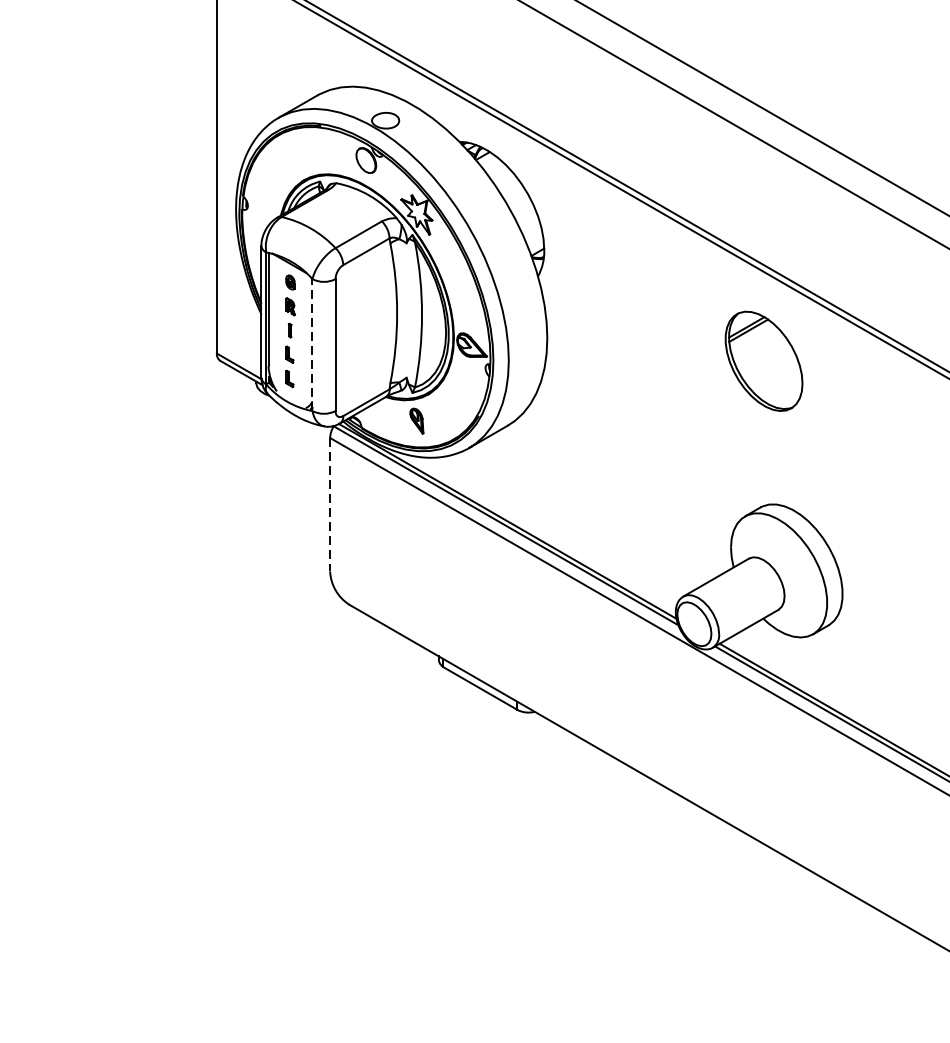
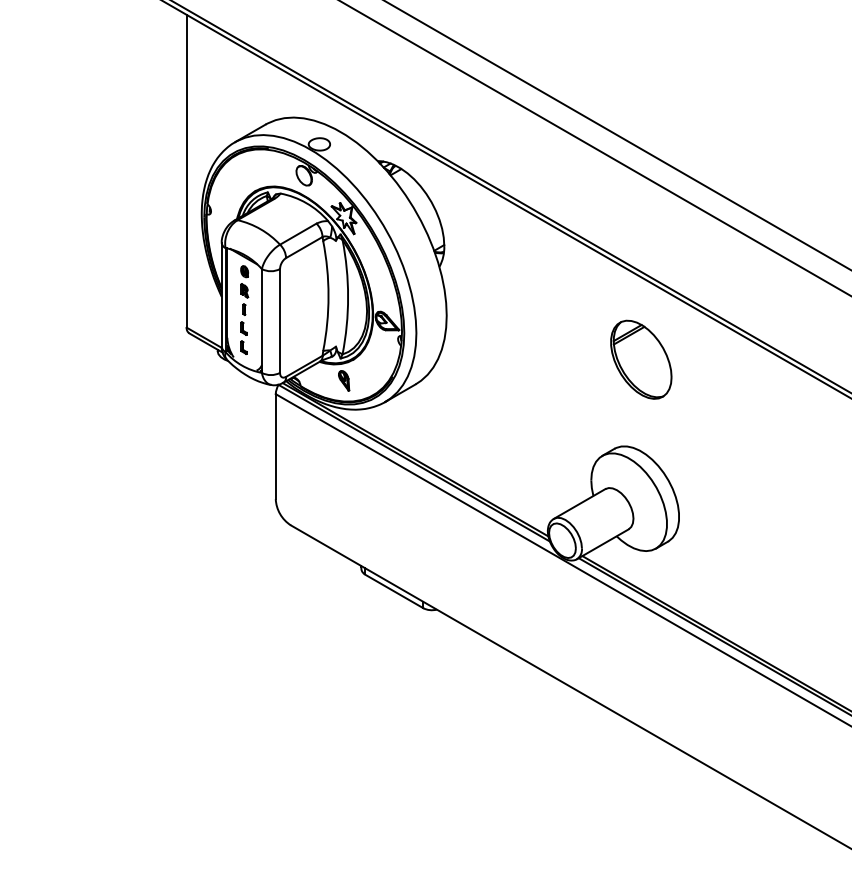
line: (311, 344) -> (261, 320), dashed -> solid
part: (764, 360) -> (641, 359), moved
line: (329, 505) -> (275, 447), dashed -> solid

